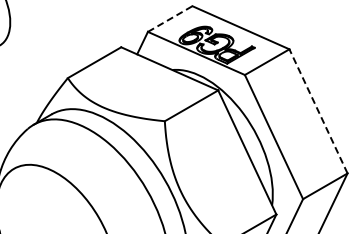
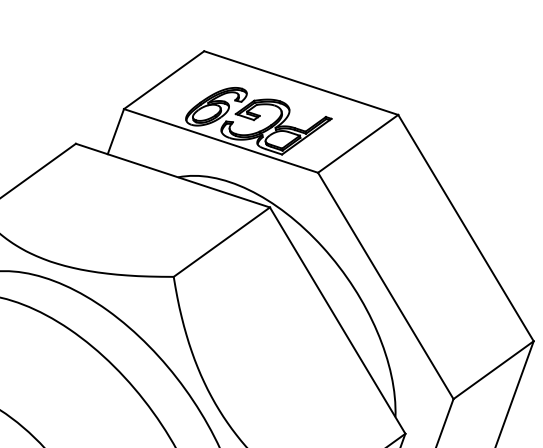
line: (170, 19) -> (164, 80), dashed -> solid
line: (318, 111) -> (465, 228), dashed -> solid

